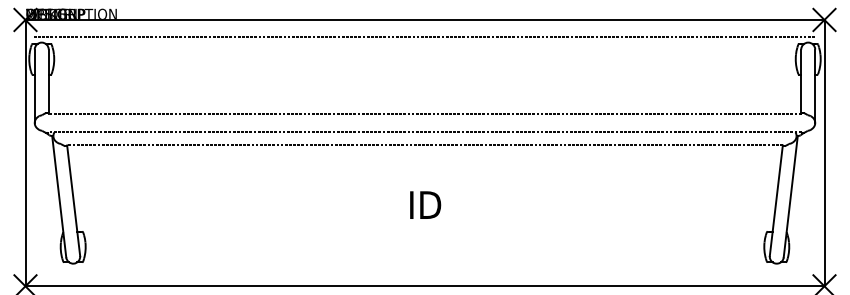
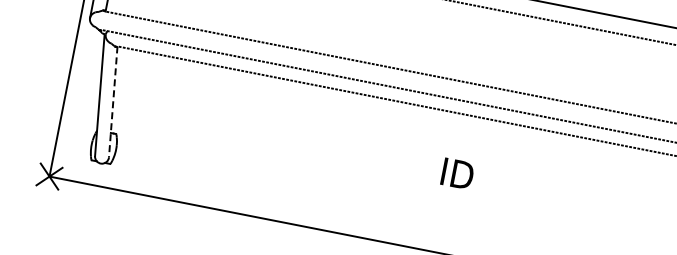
line: (73, 200) -> (113, 101), solid -> dashed

